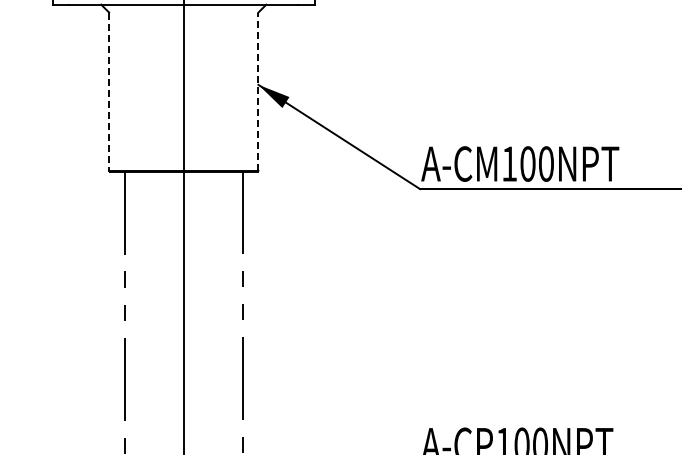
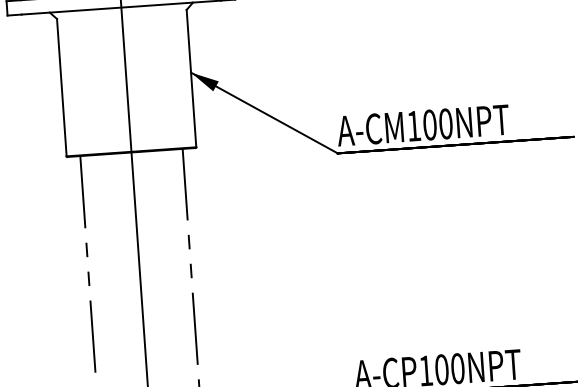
line: (258, 91) -> (191, 78), dashed -> solid
line: (109, 92) -> (62, 88), dashed -> solid

